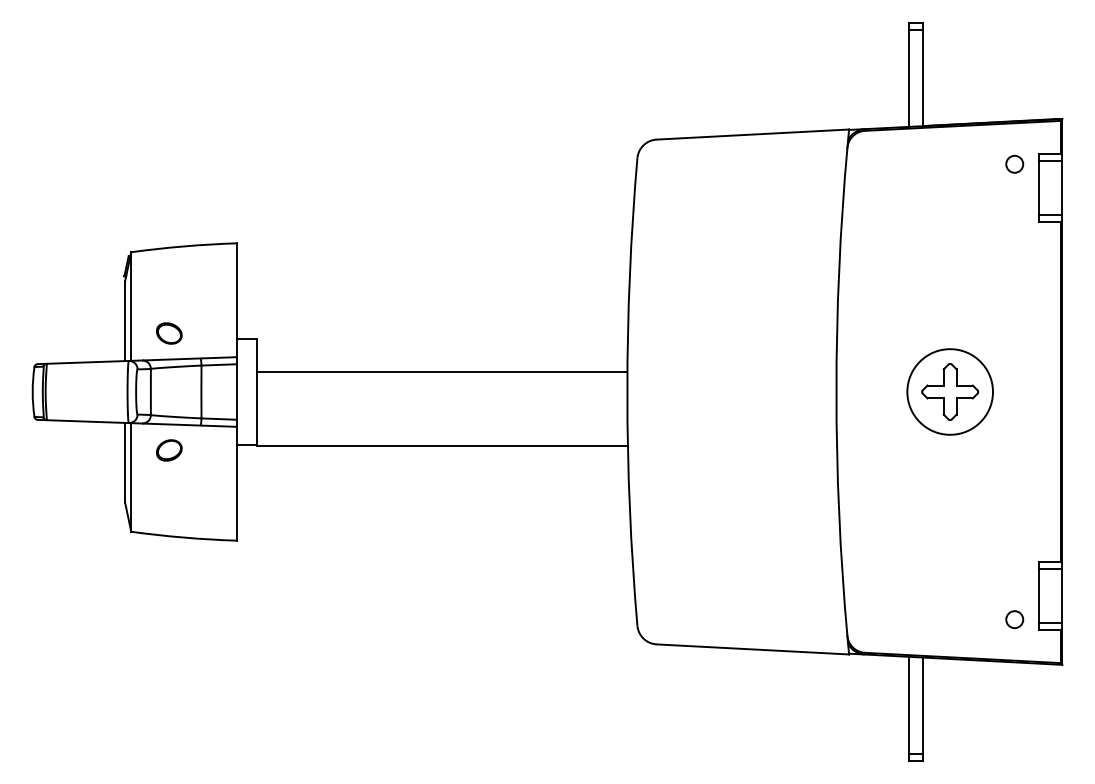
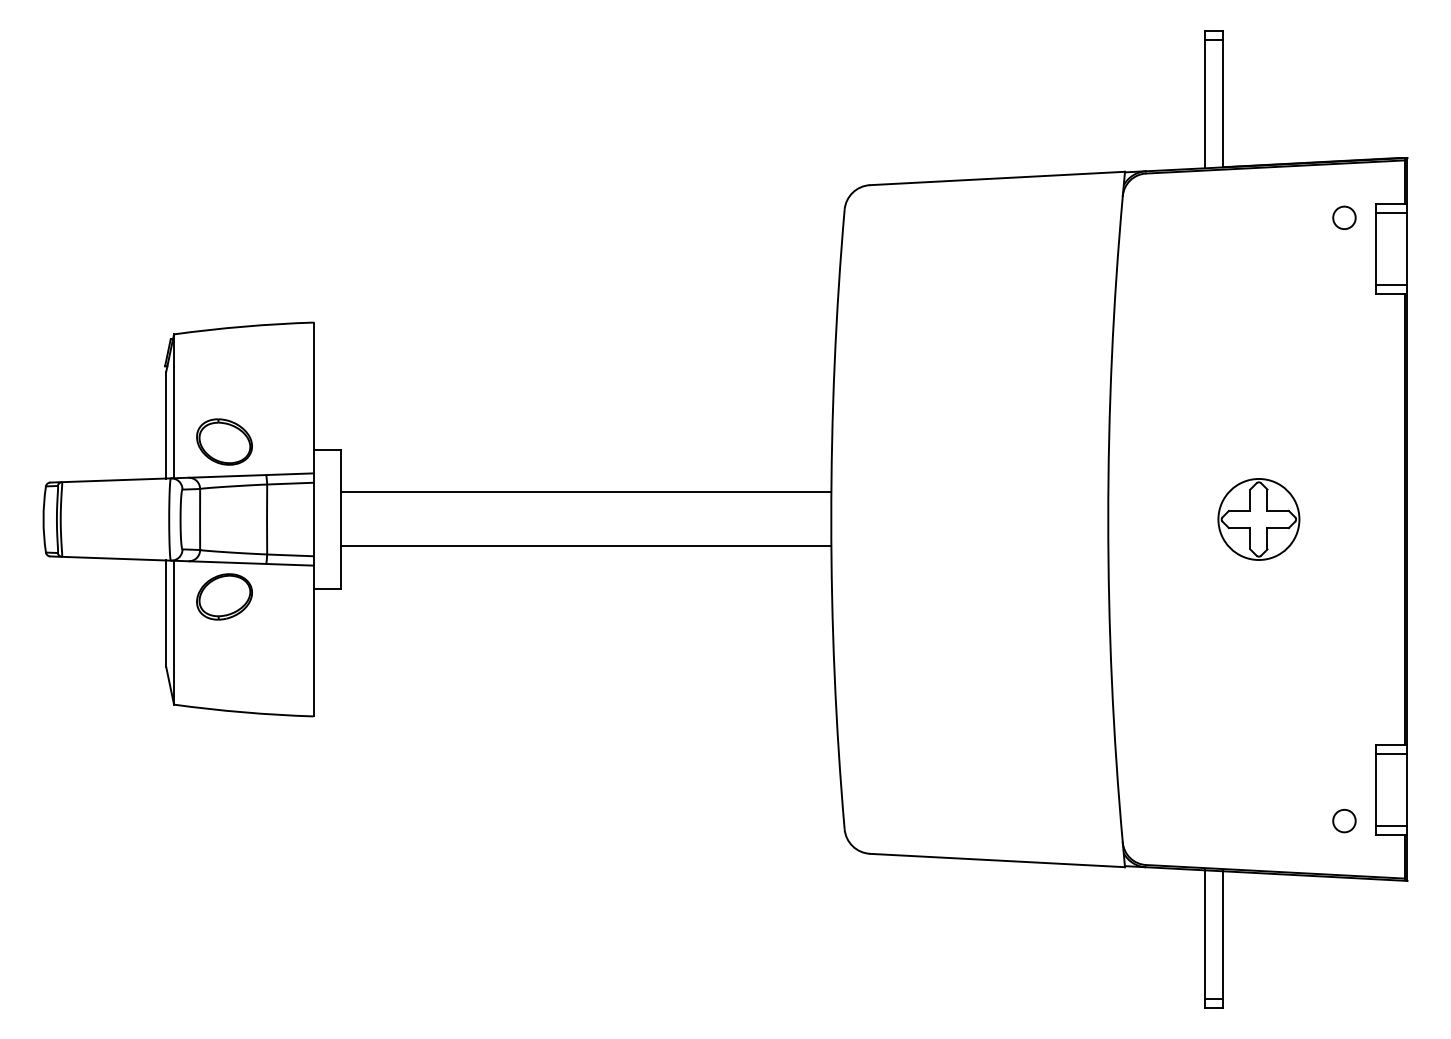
part: (169, 333) -> (224, 441), size x1.67
circle: (949, 392) -> (1258, 519), size x0.71
line: (441, 445) -> (585, 546), moved
part: (169, 450) -> (224, 596), size x1.67

